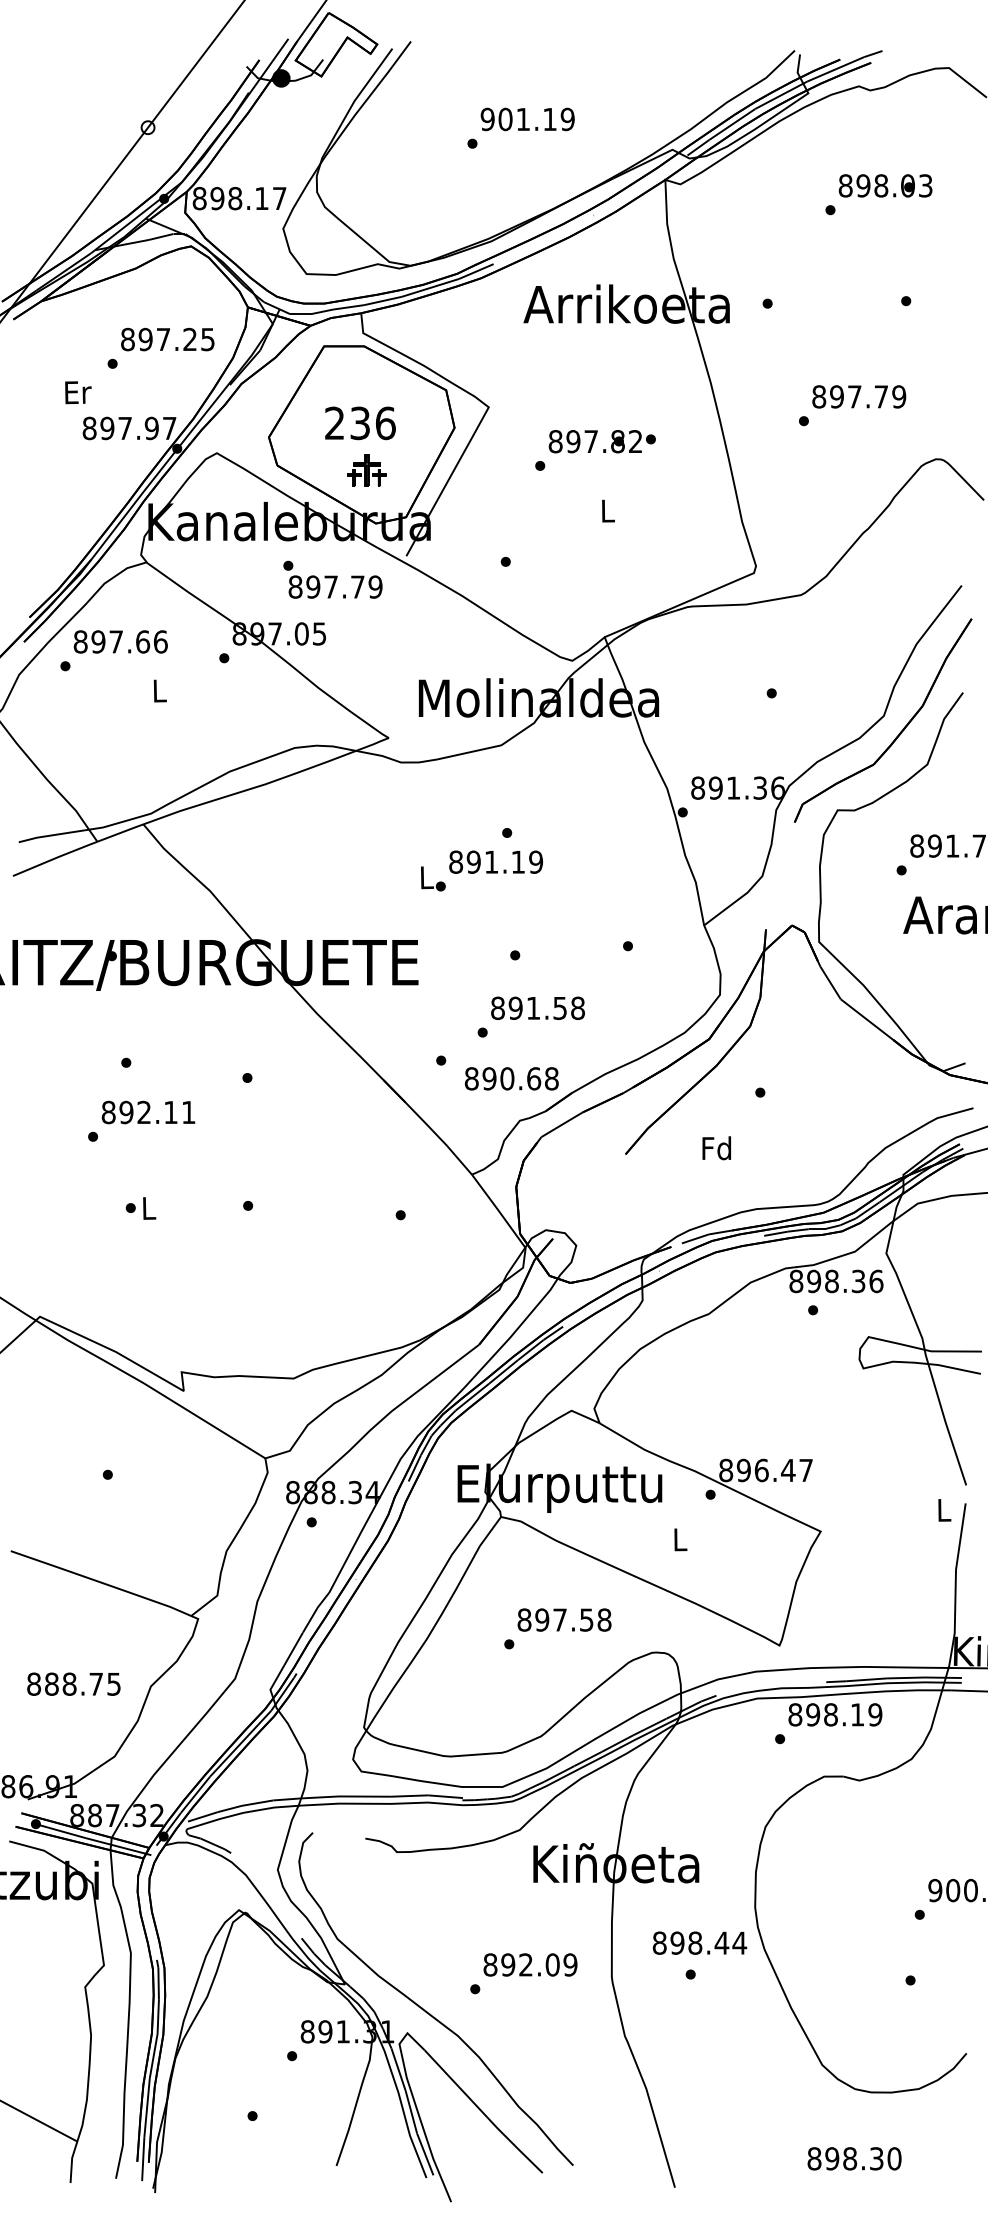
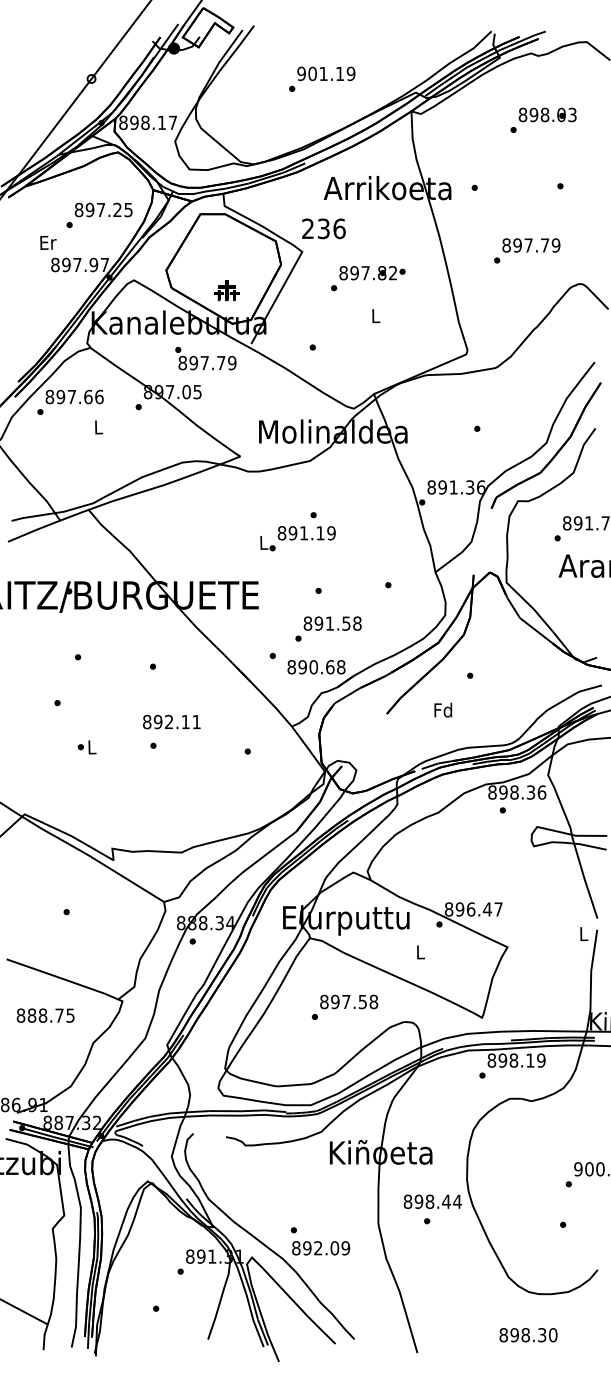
text: (359, 422) -> (323, 228), moved
text: (147, 1111) -> (171, 721), moved
text: (73, 1683) -> (45, 1015), moved
text: (531, 1965) -> (321, 1248), moved

